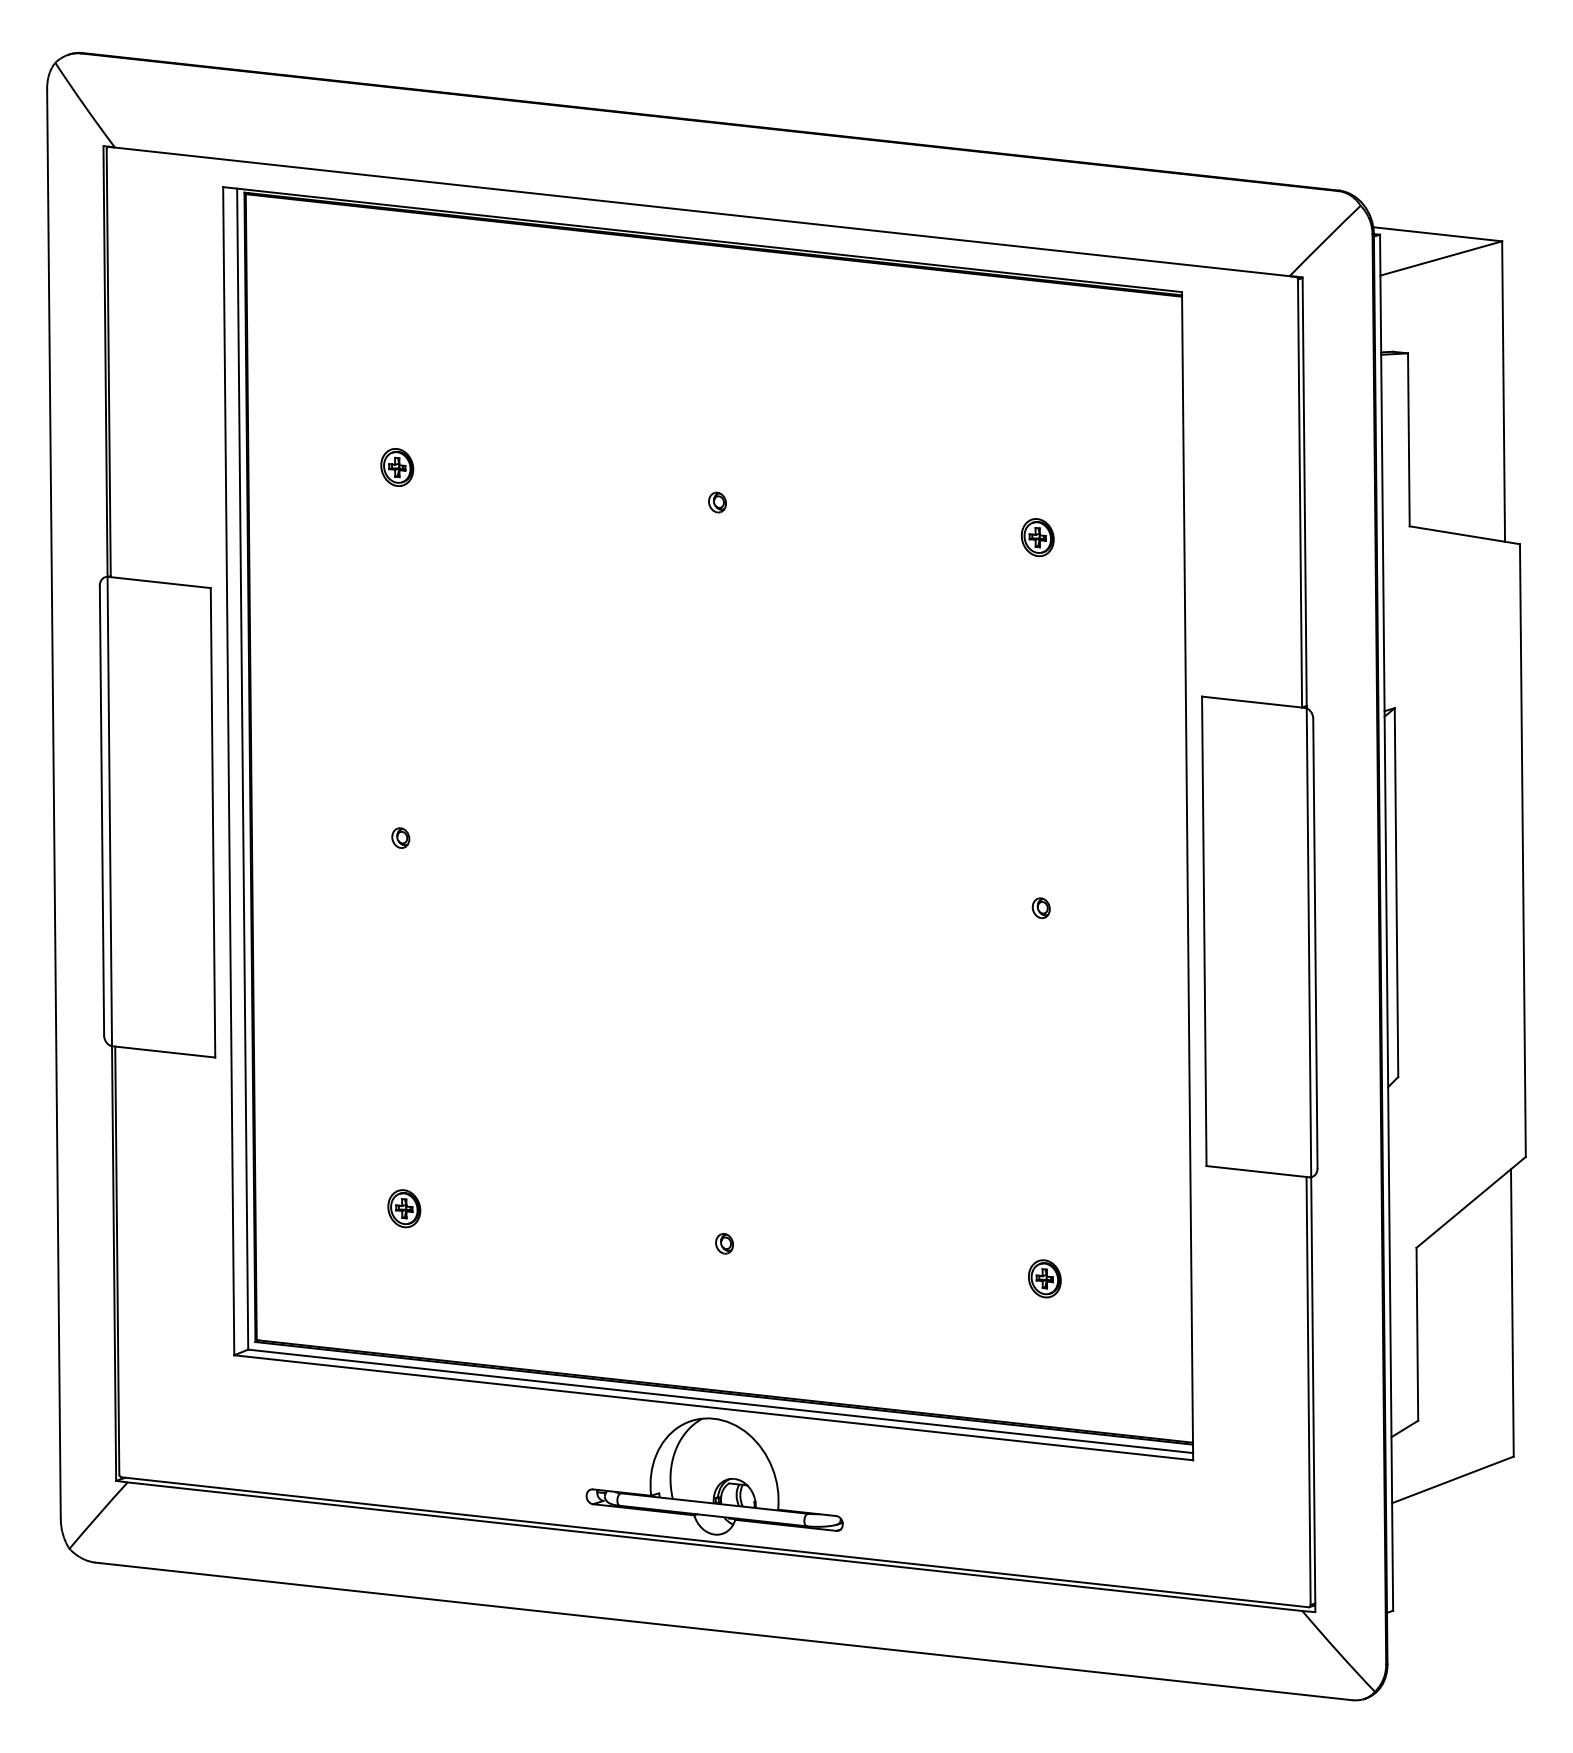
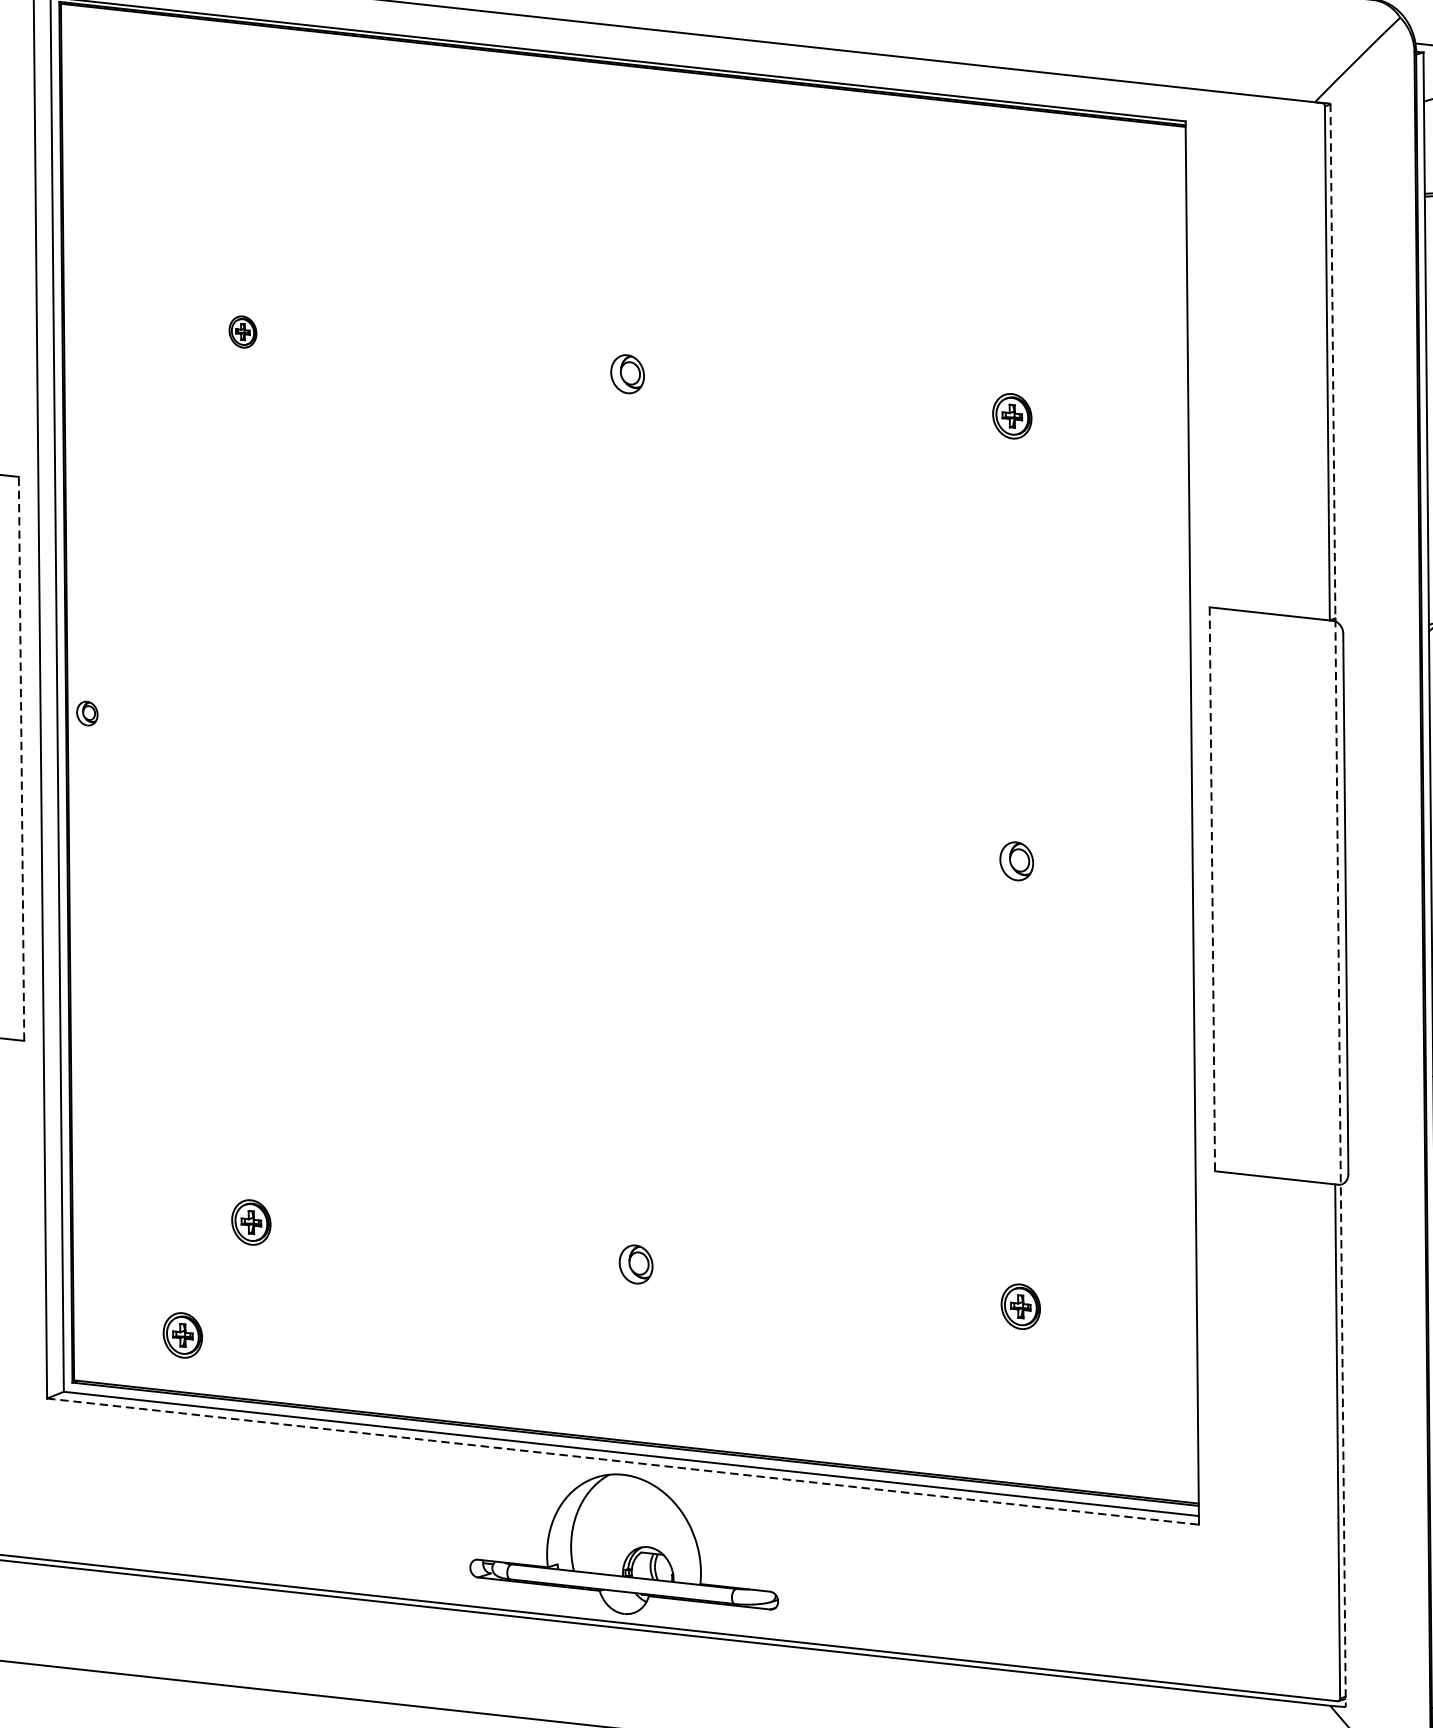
part: (397, 467) -> (243, 332), size x0.7
part: (717, 502) -> (627, 374), size x1.6
line: (213, 822) -> (22, 758), solid -> dashed
part: (400, 837) -> (86, 712), moved
part: (1040, 908) -> (1015, 861), size x1.6
line: (1204, 931) -> (1212, 889), solid -> dashed
line: (1309, 945) -> (1338, 906), solid -> dashed
part: (724, 1243) -> (635, 1264), size x1.6
part: (347, 1302) -> (183, 1335), added
line: (714, 1407) -> (623, 1461), solid -> dashed

